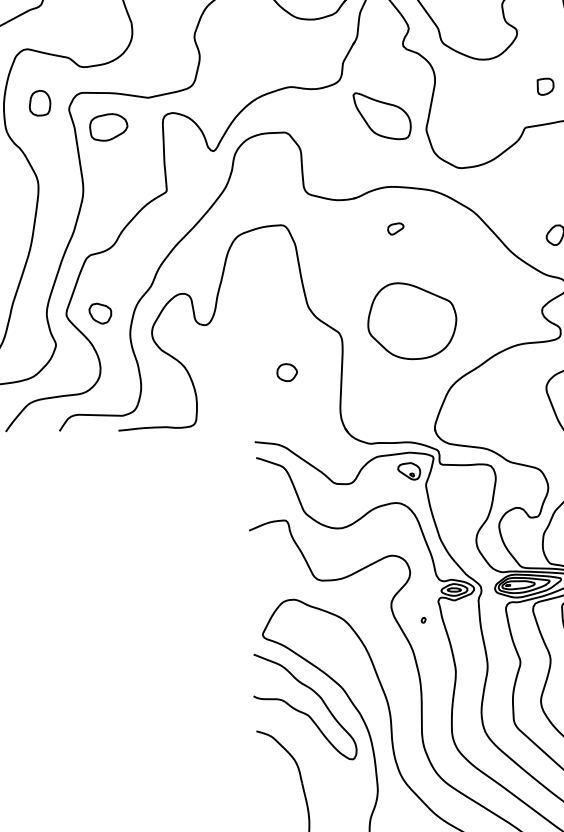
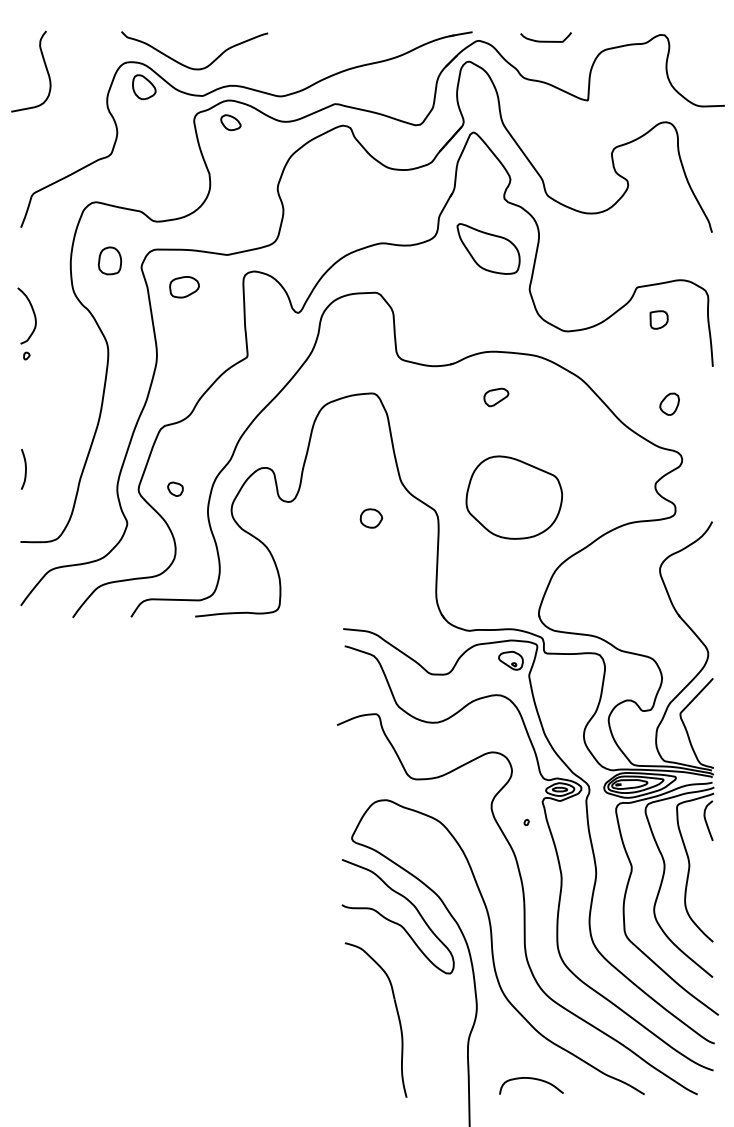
part: (545, 86) -> (658, 319), moved
part: (382, 115) -> (488, 248), moved
part: (108, 127) -> (184, 287), size x0.71
part: (395, 229) -> (496, 397), size x1.43
part: (100, 312) -> (175, 488), size x0.62
part: (287, 372) -> (371, 518), moved

